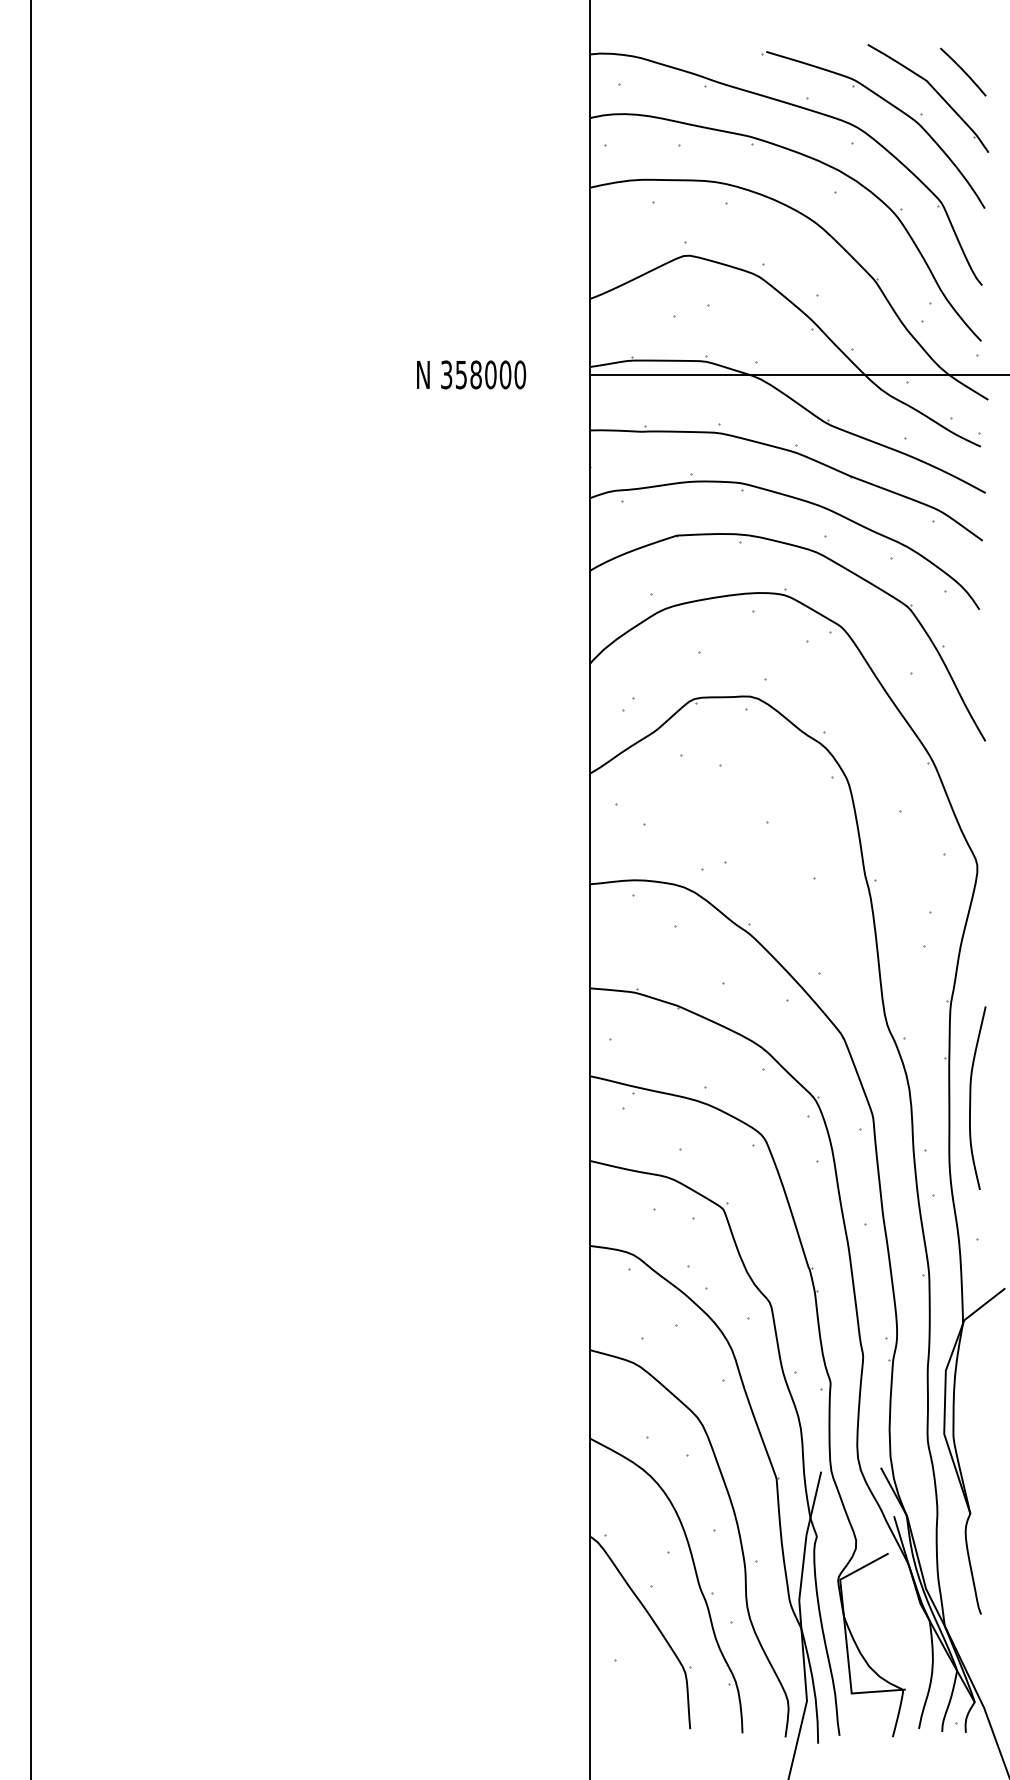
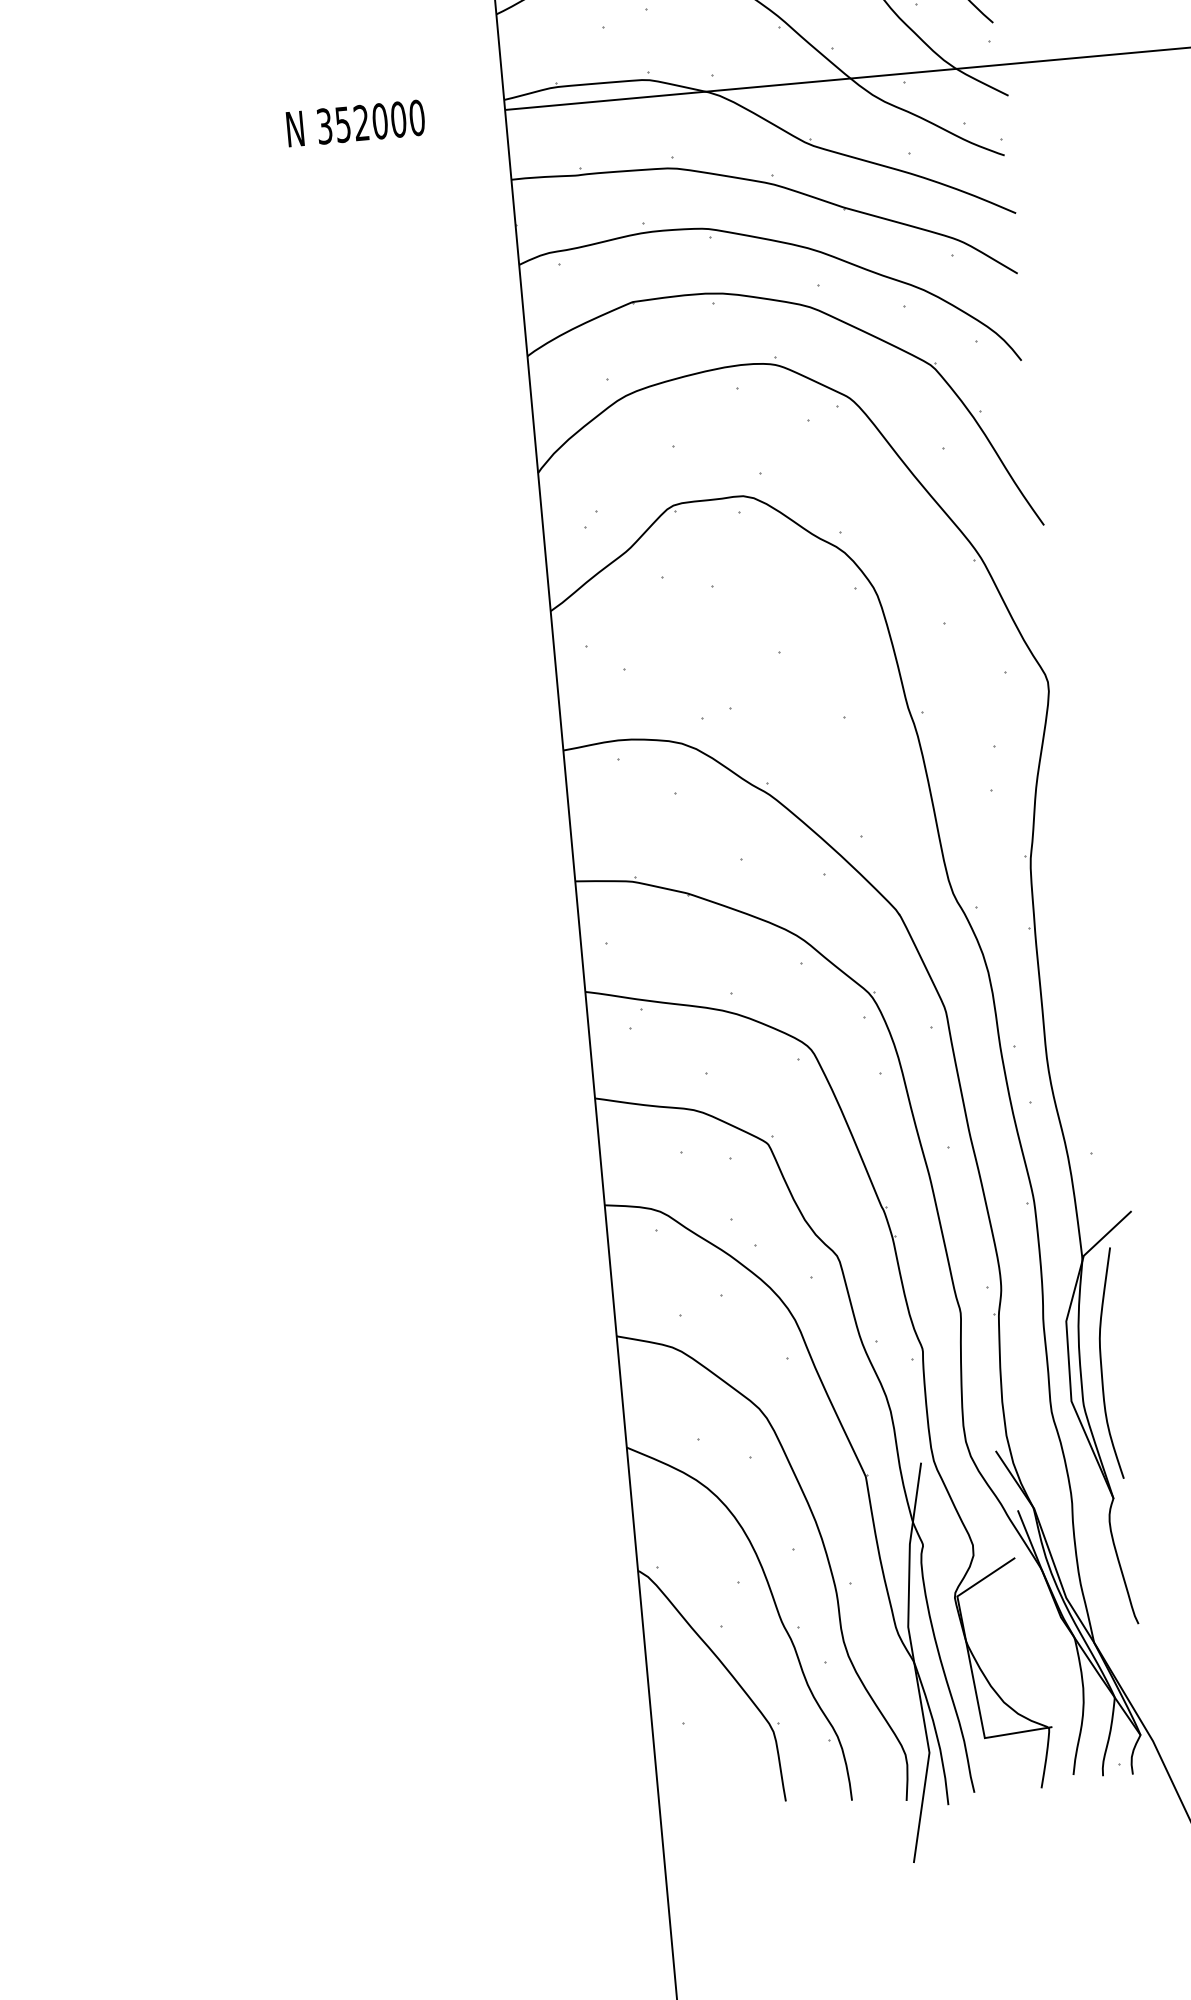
text: (475, 374) -> (360, 122), 358000 -> 352000
curve: (971, 1097) -> (1102, 1363), moved

